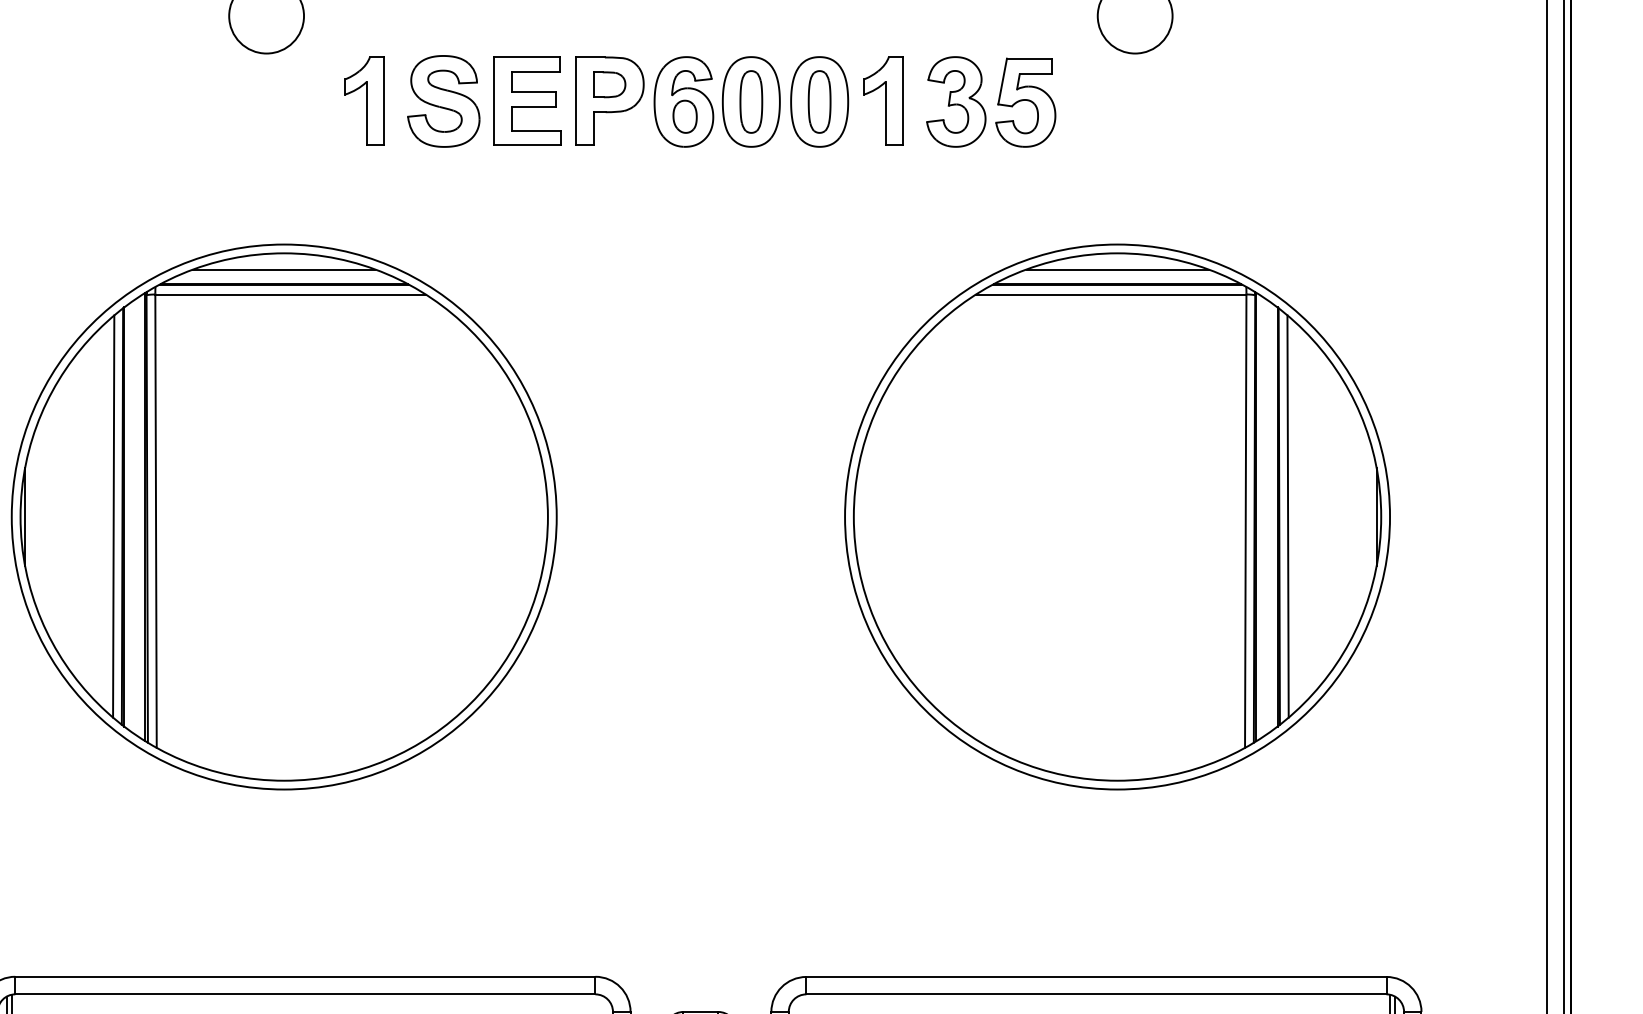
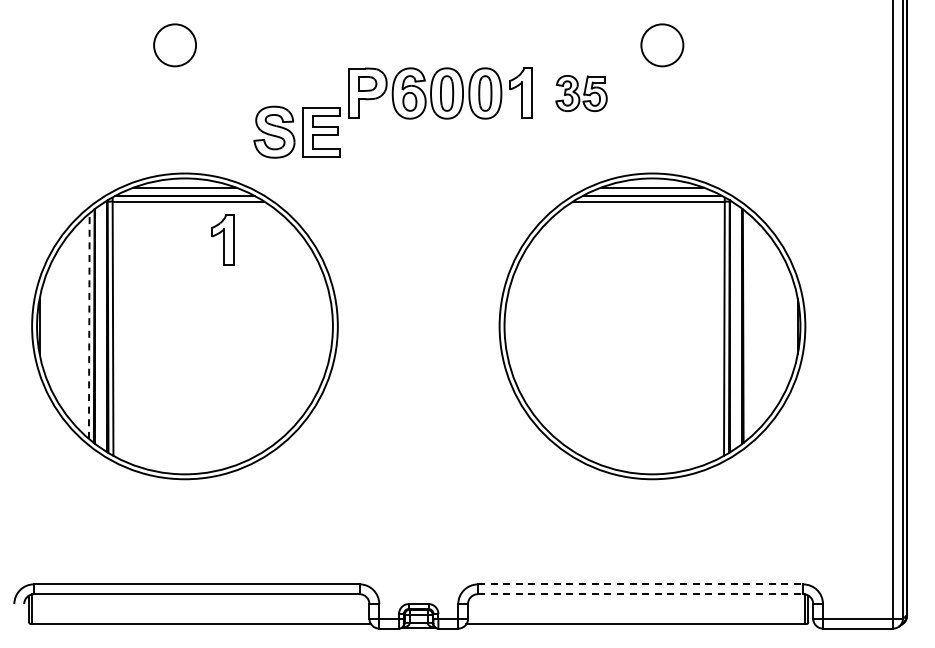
part: (363, 100) -> (222, 239), moved
part: (483, 100) -> (296, 131), moved
part: (991, 101) -> (581, 93), size x0.7
line: (1286, 515) -> (747, 325), removed
line: (114, 517) -> (89, 326), solid -> dashed
line: (1096, 977) -> (640, 584), solid -> dashed
line: (1096, 994) -> (640, 594), solid -> dashed

